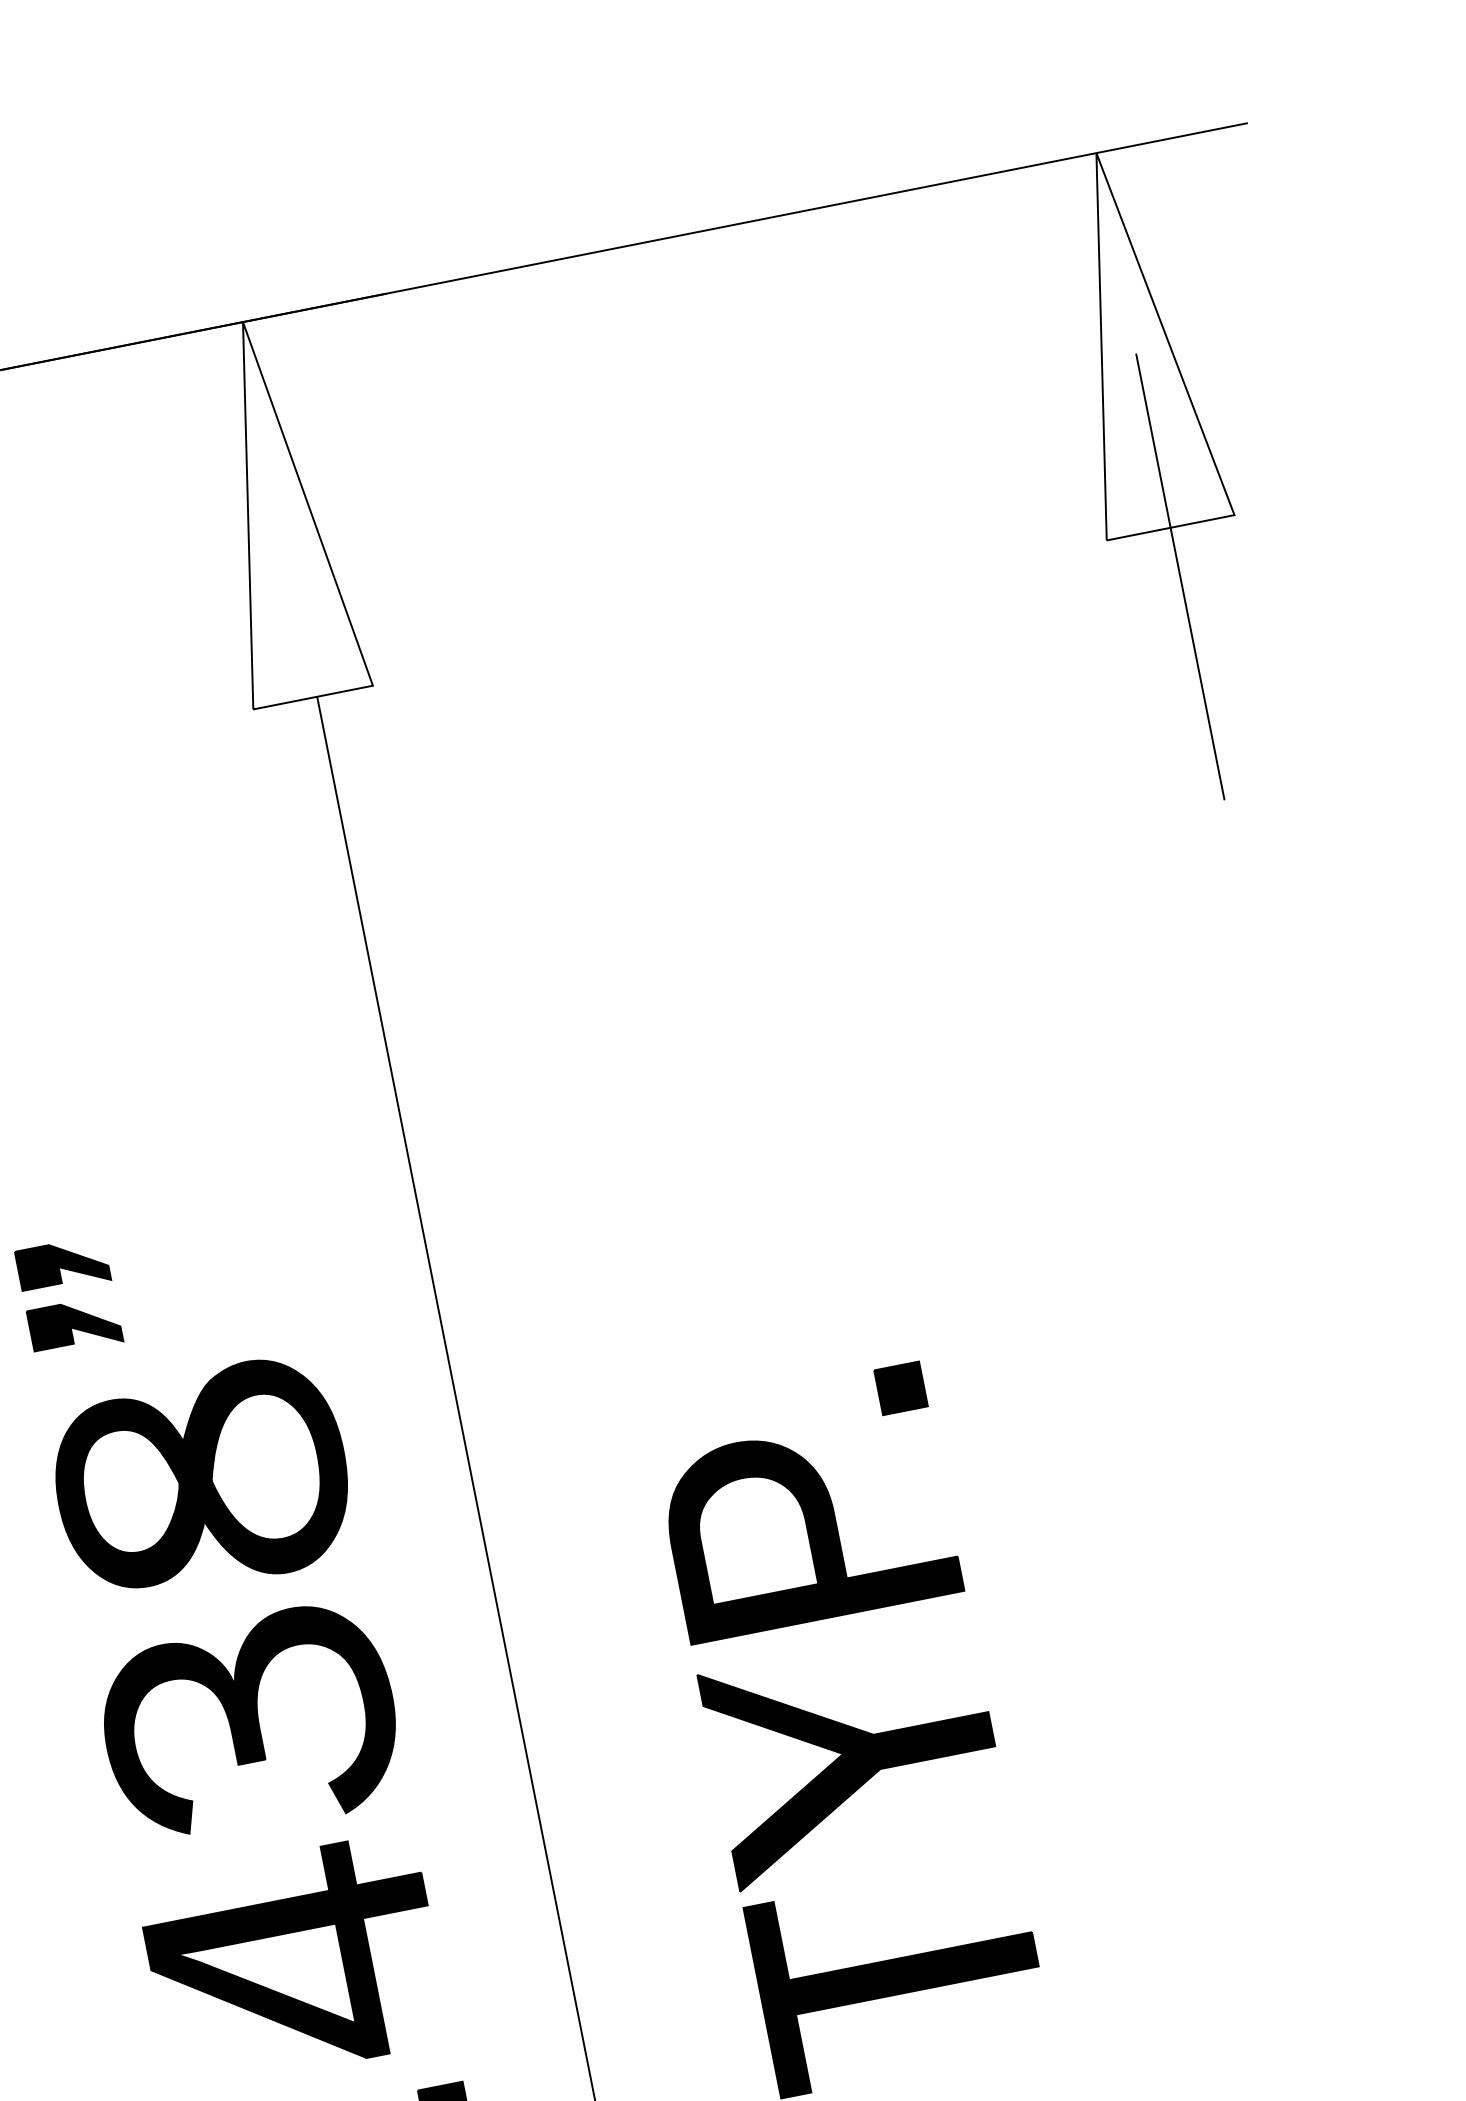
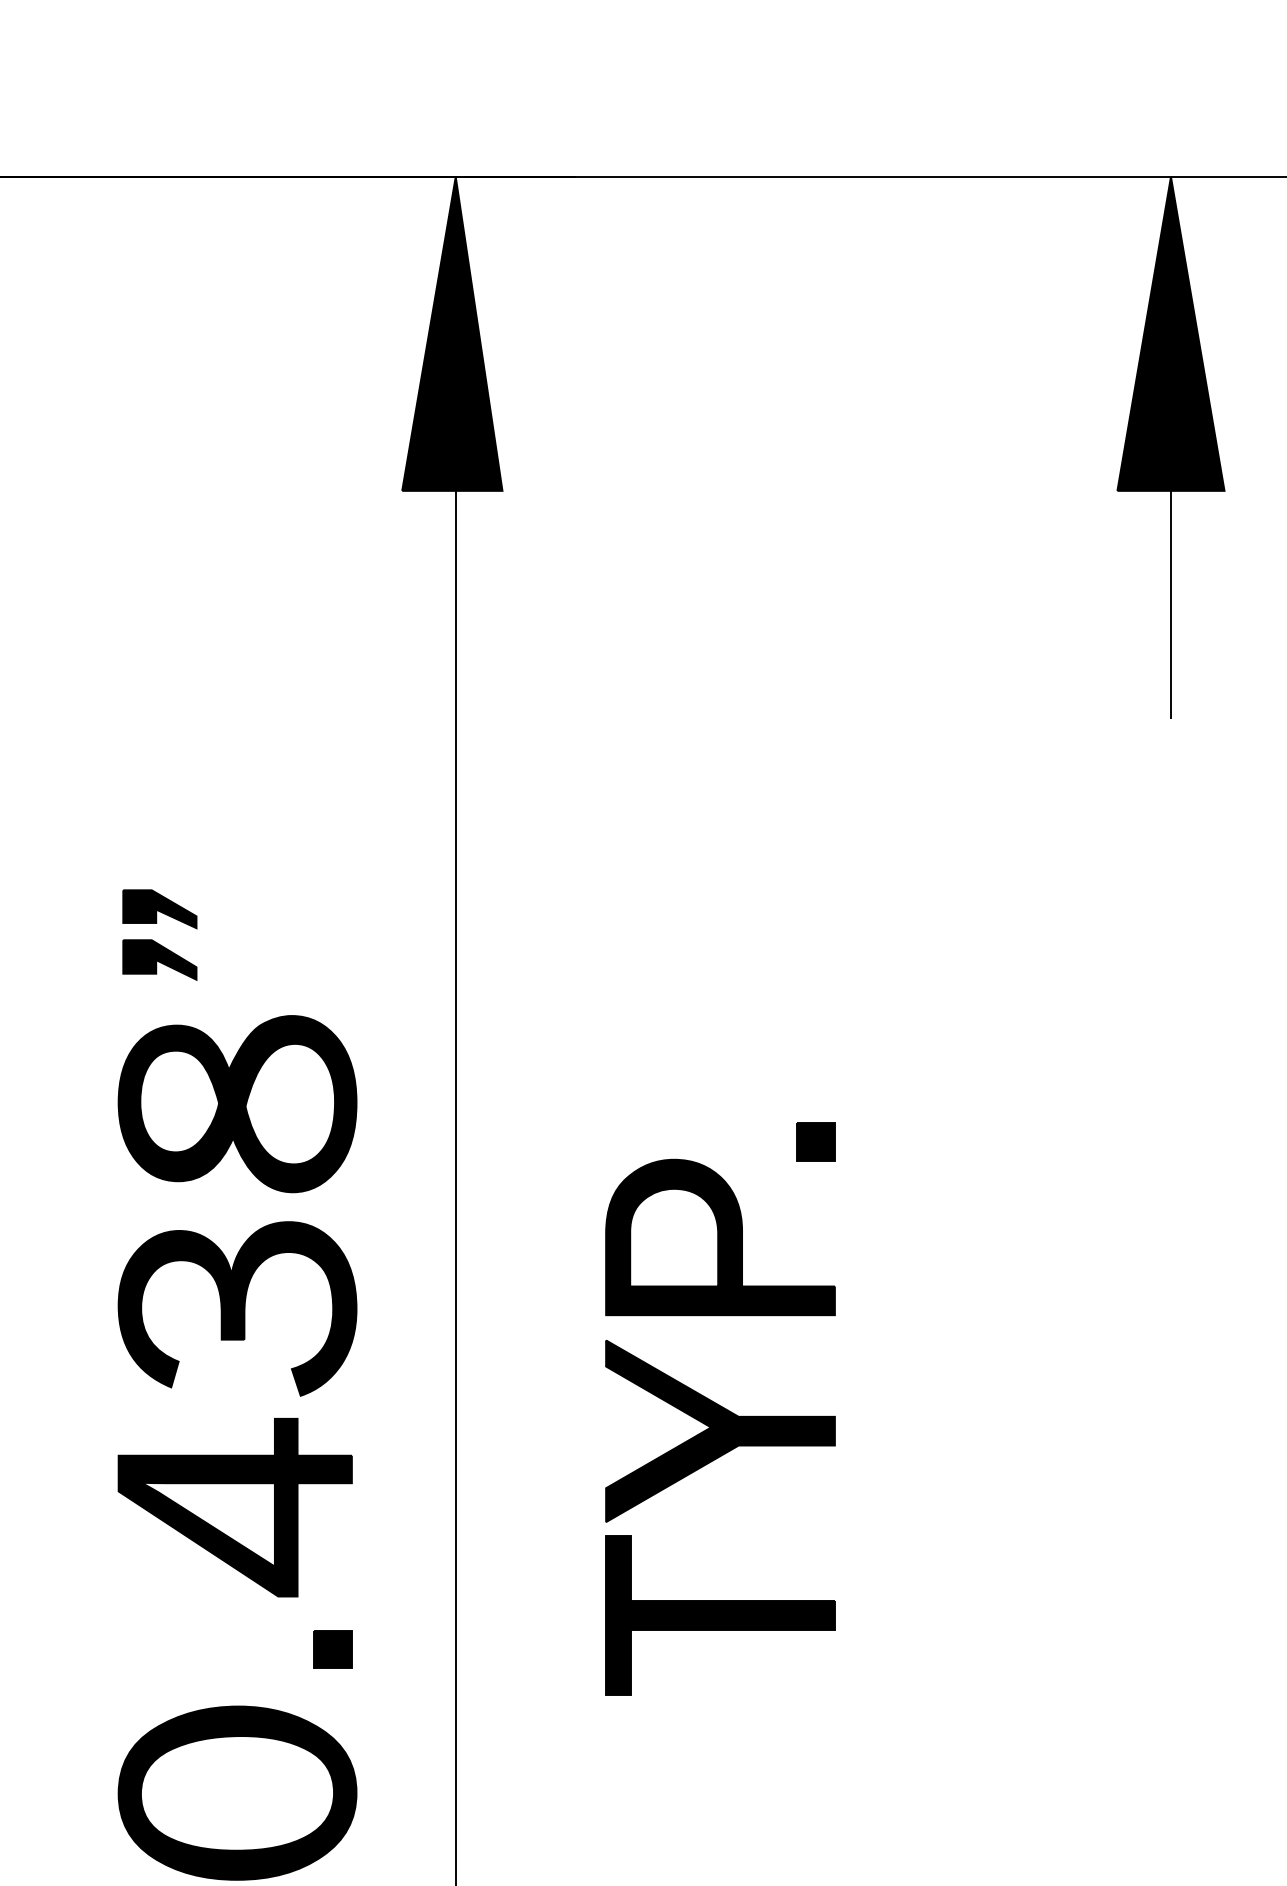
fill: (1132, 340) -> (1170, 333), added
fill: (276, 509) -> (452, 333), added

